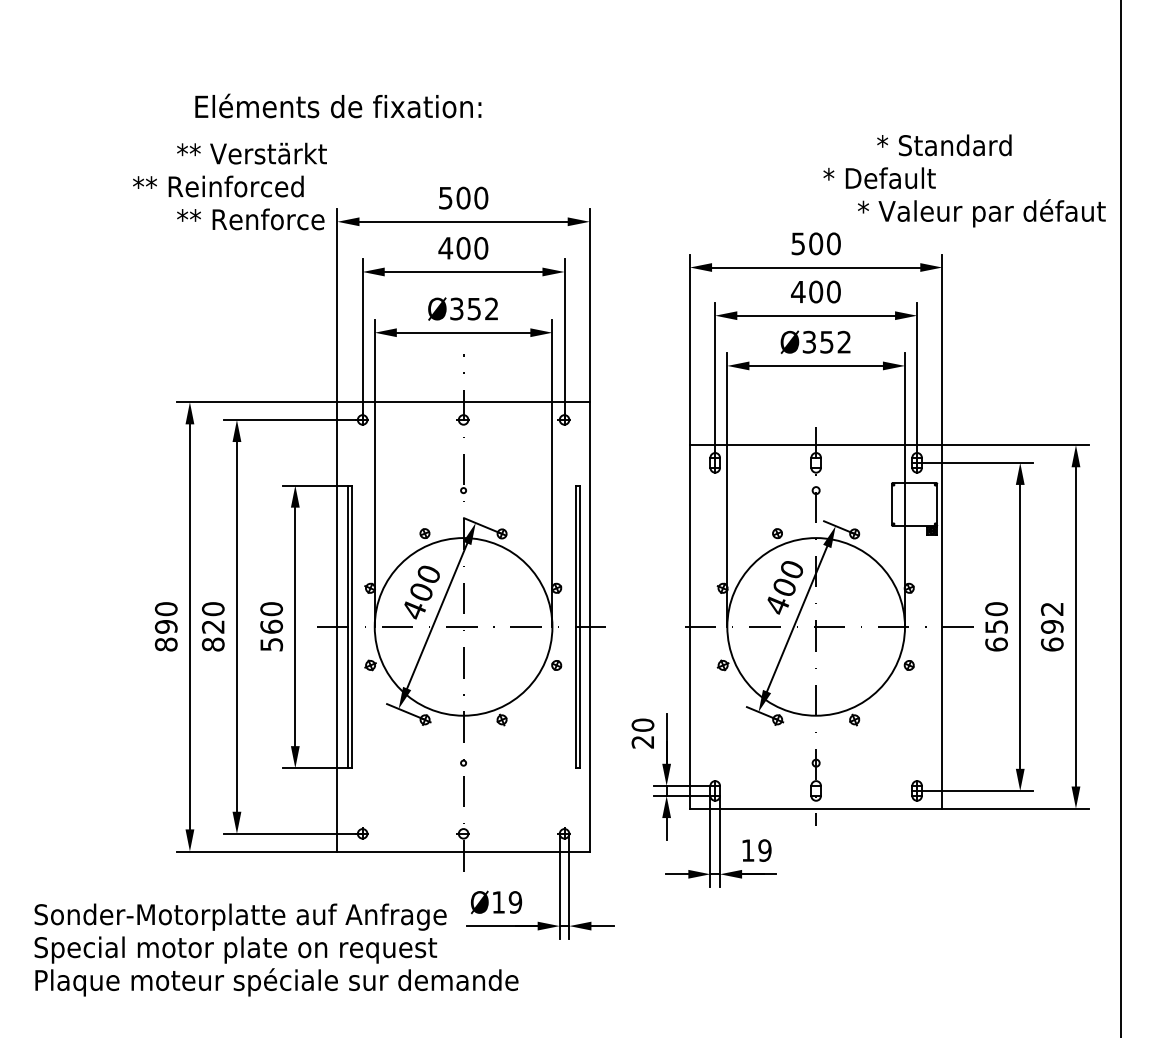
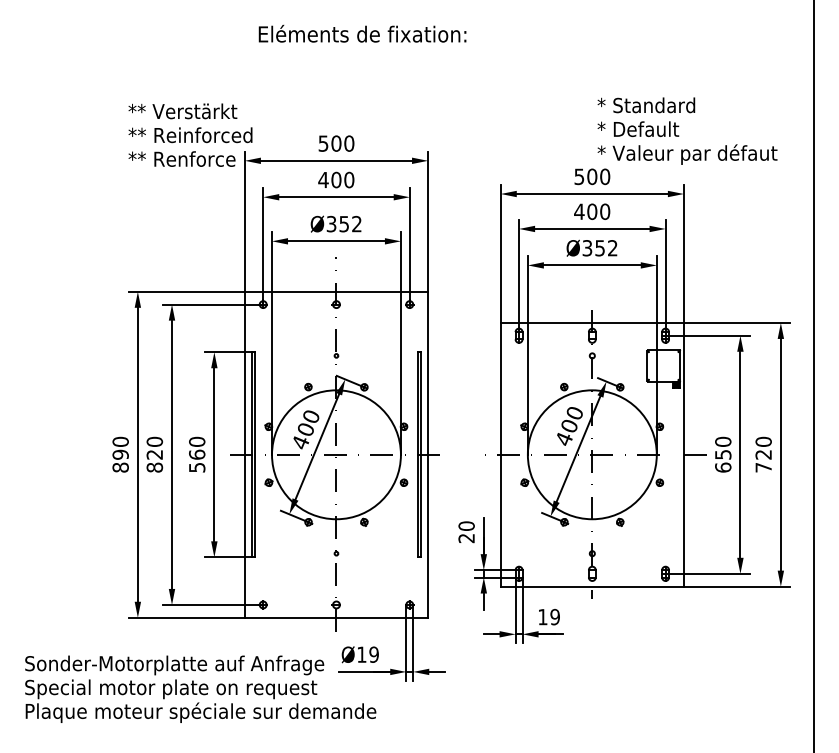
text: (338, 105) -> (362, 33), moved
text: (944, 145) -> (646, 105), moved
text: (218, 186) -> (190, 135), moved
text: (981, 213) -> (687, 154), moved
text: (1052, 626) -> (763, 454), 692 -> 720

